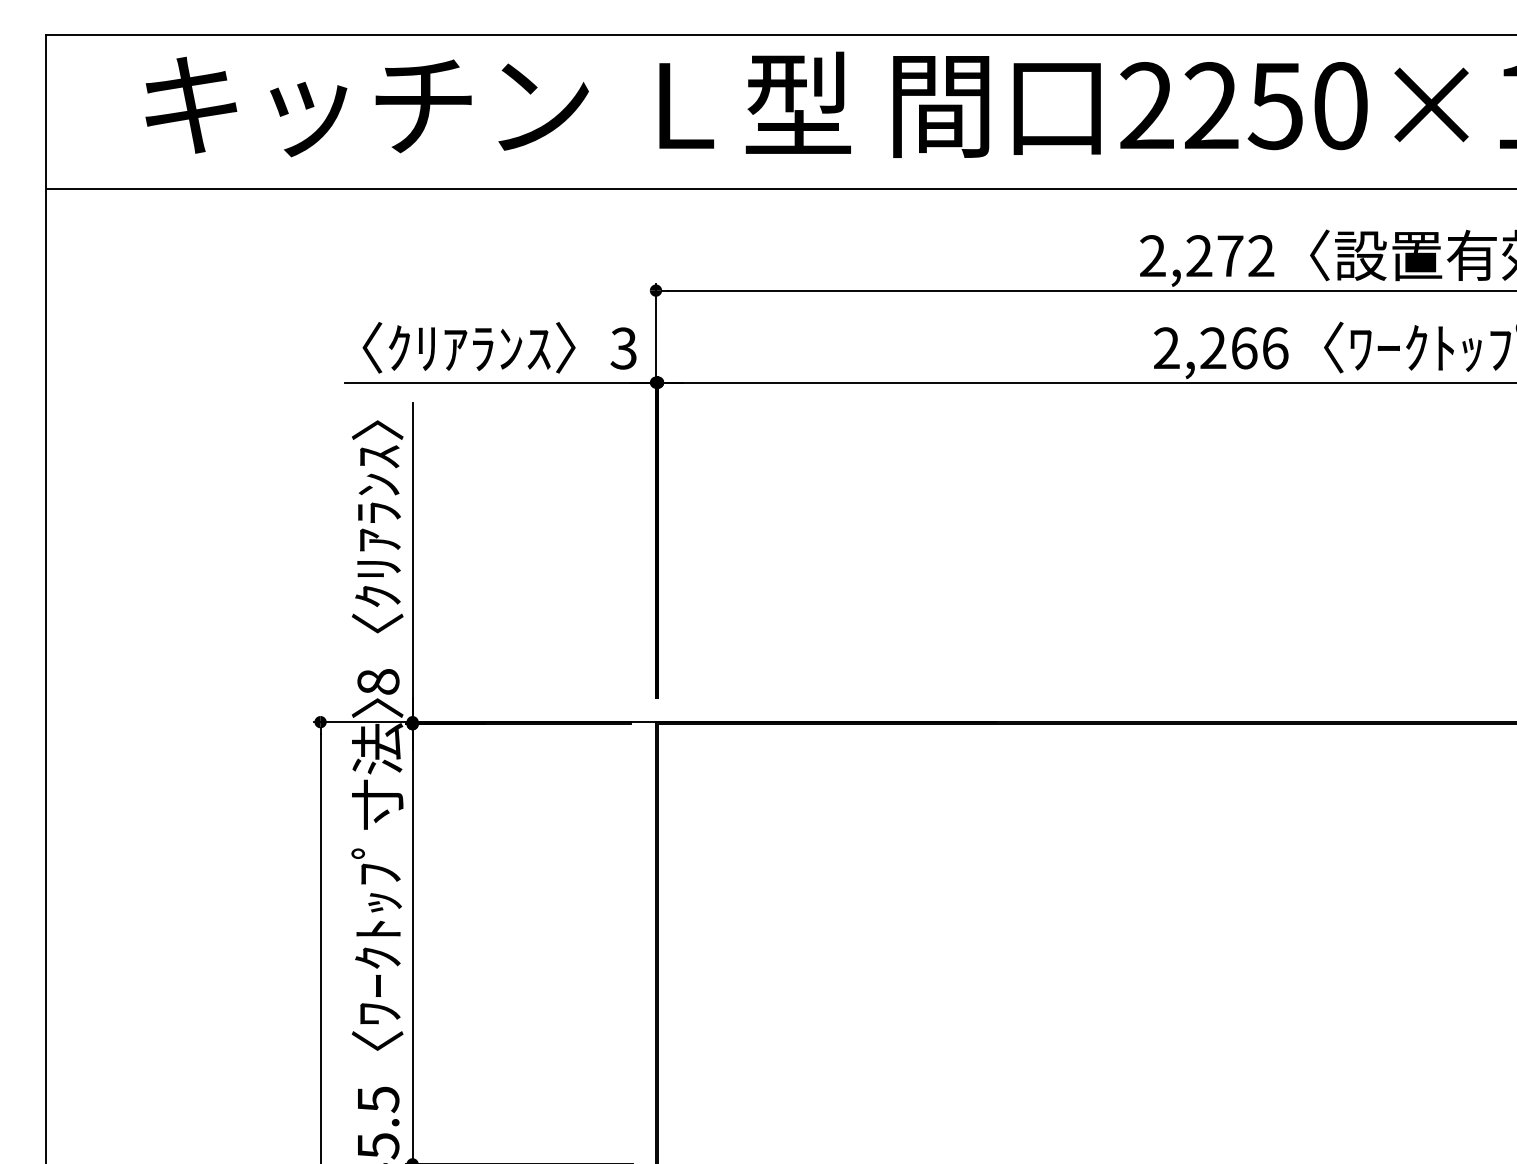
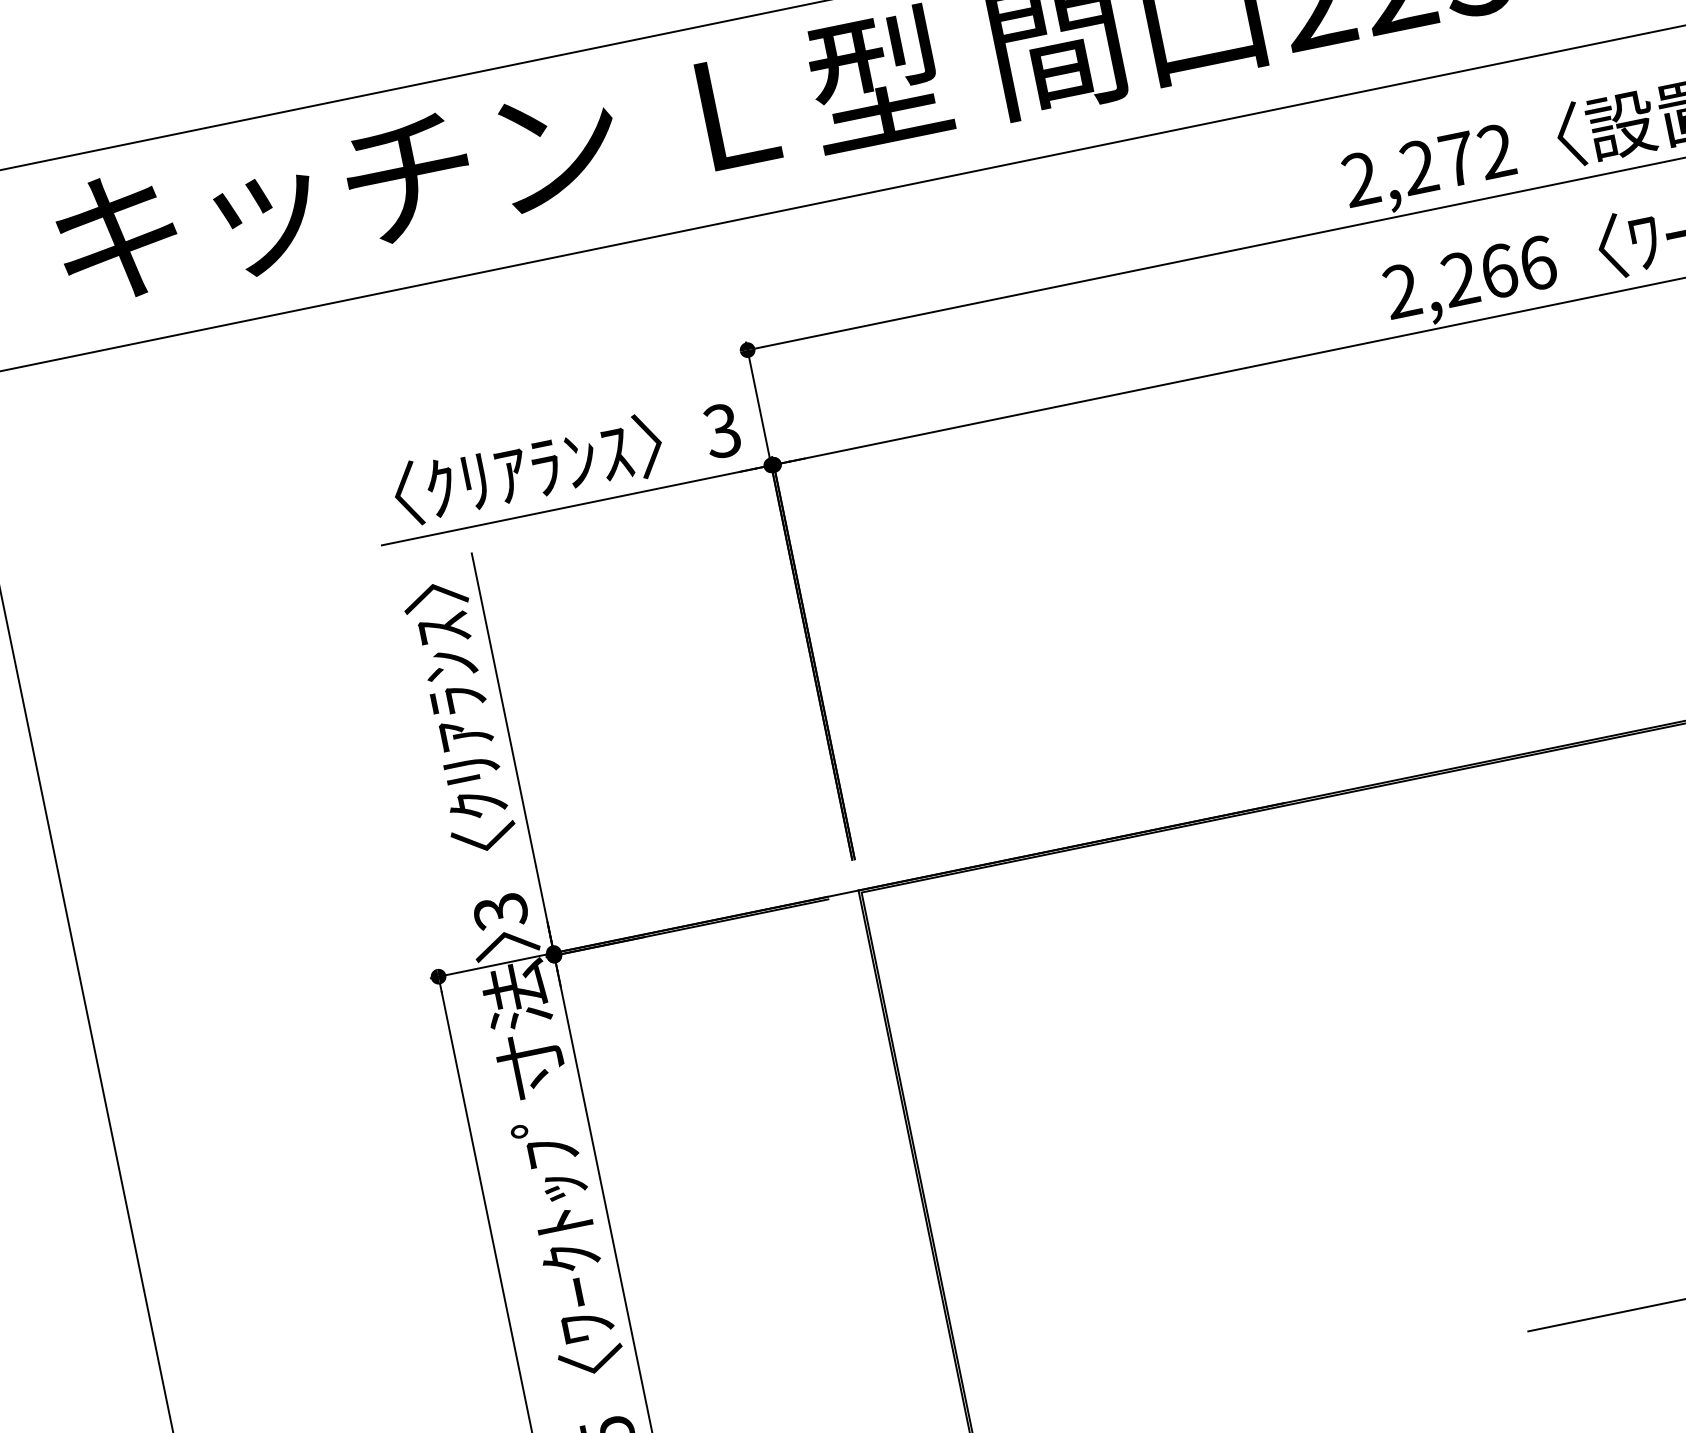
text: (378, 682) -> (500, 912), 8 -> 3

